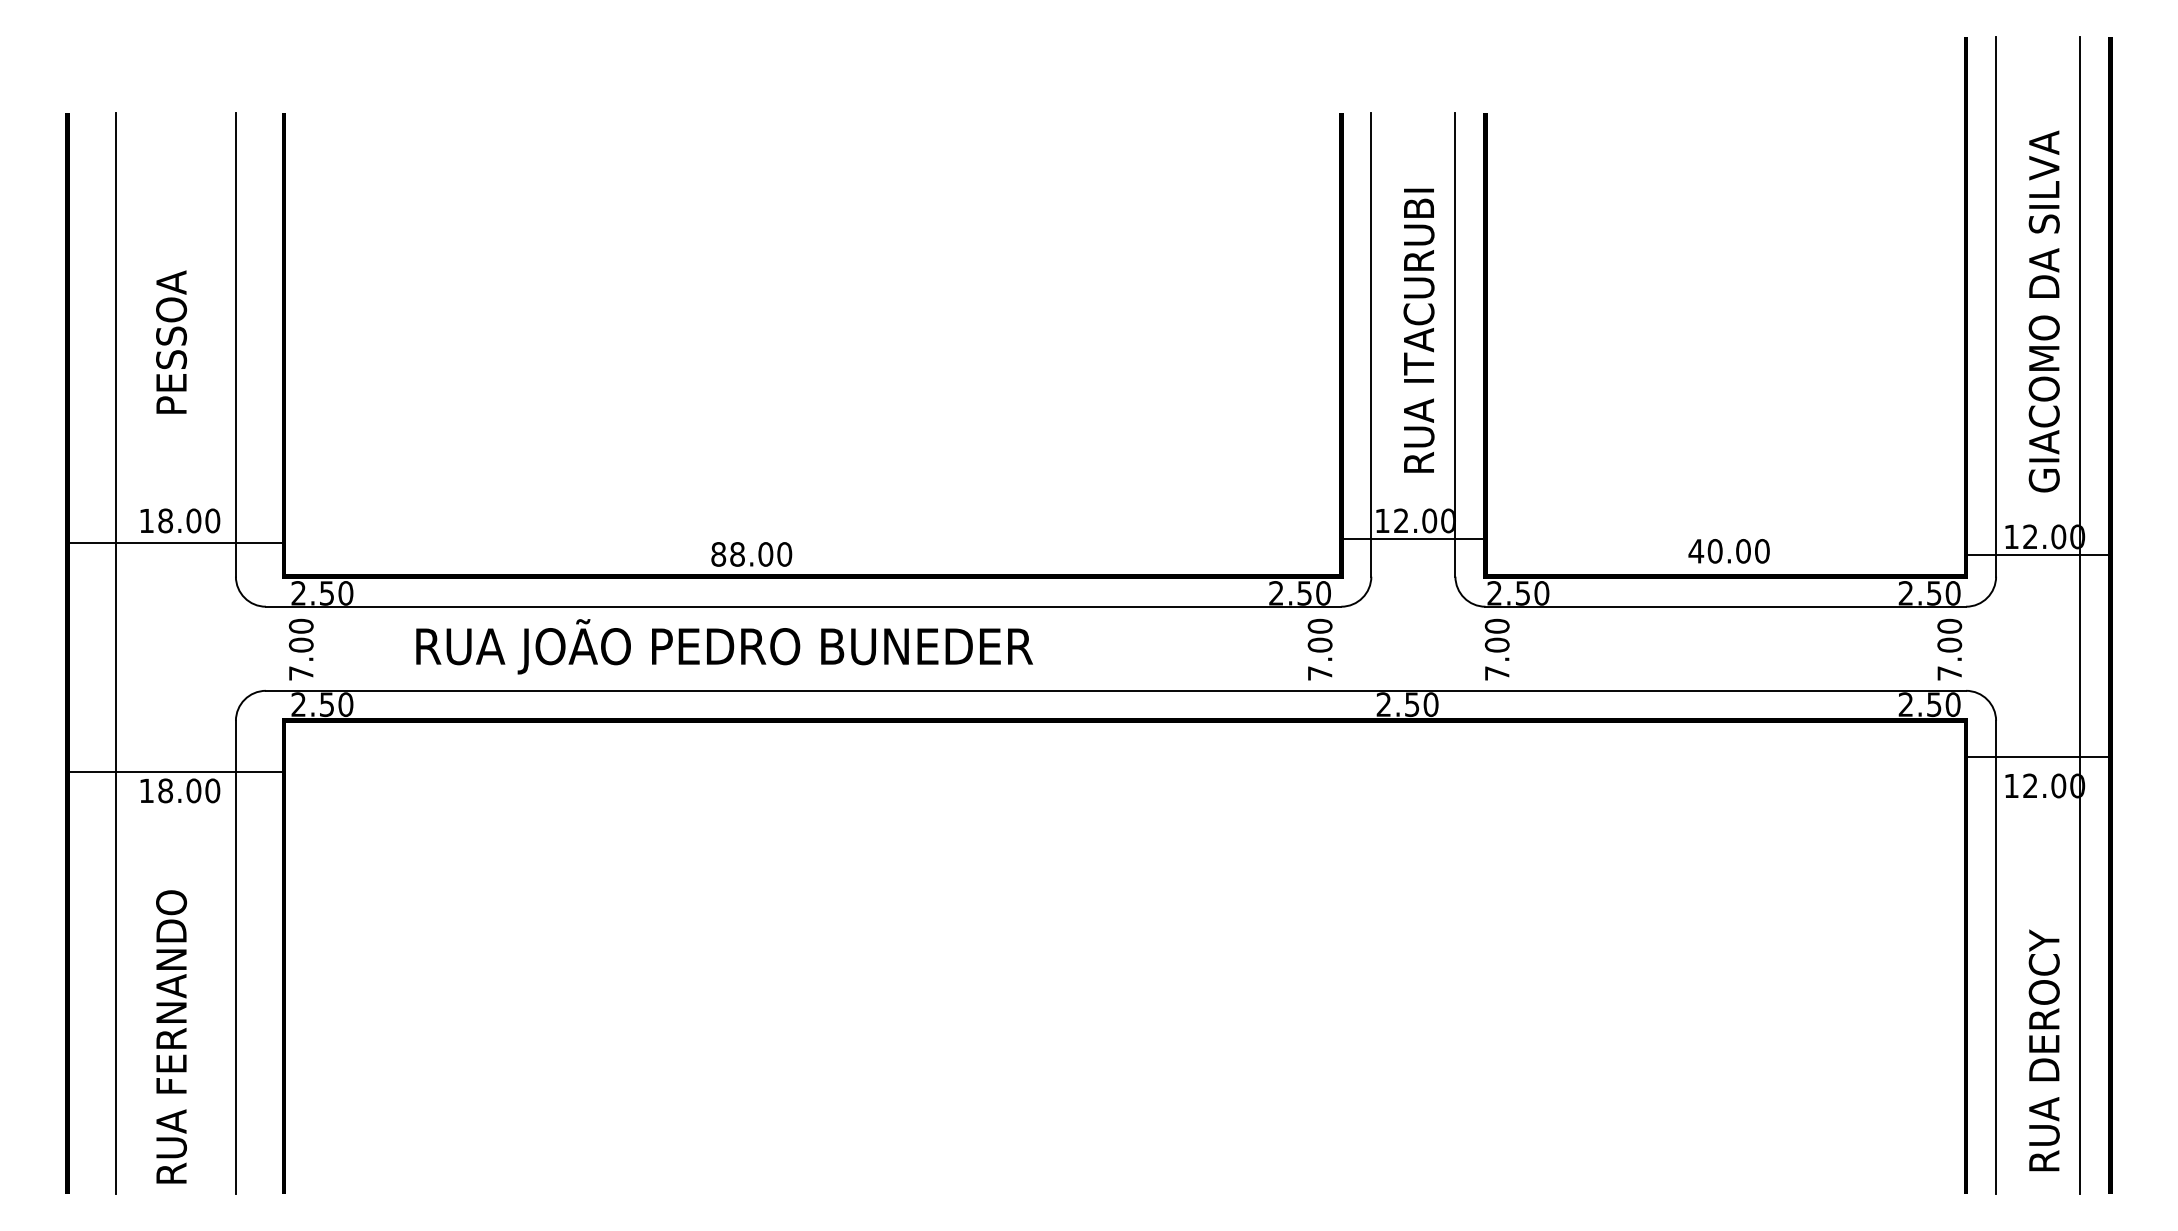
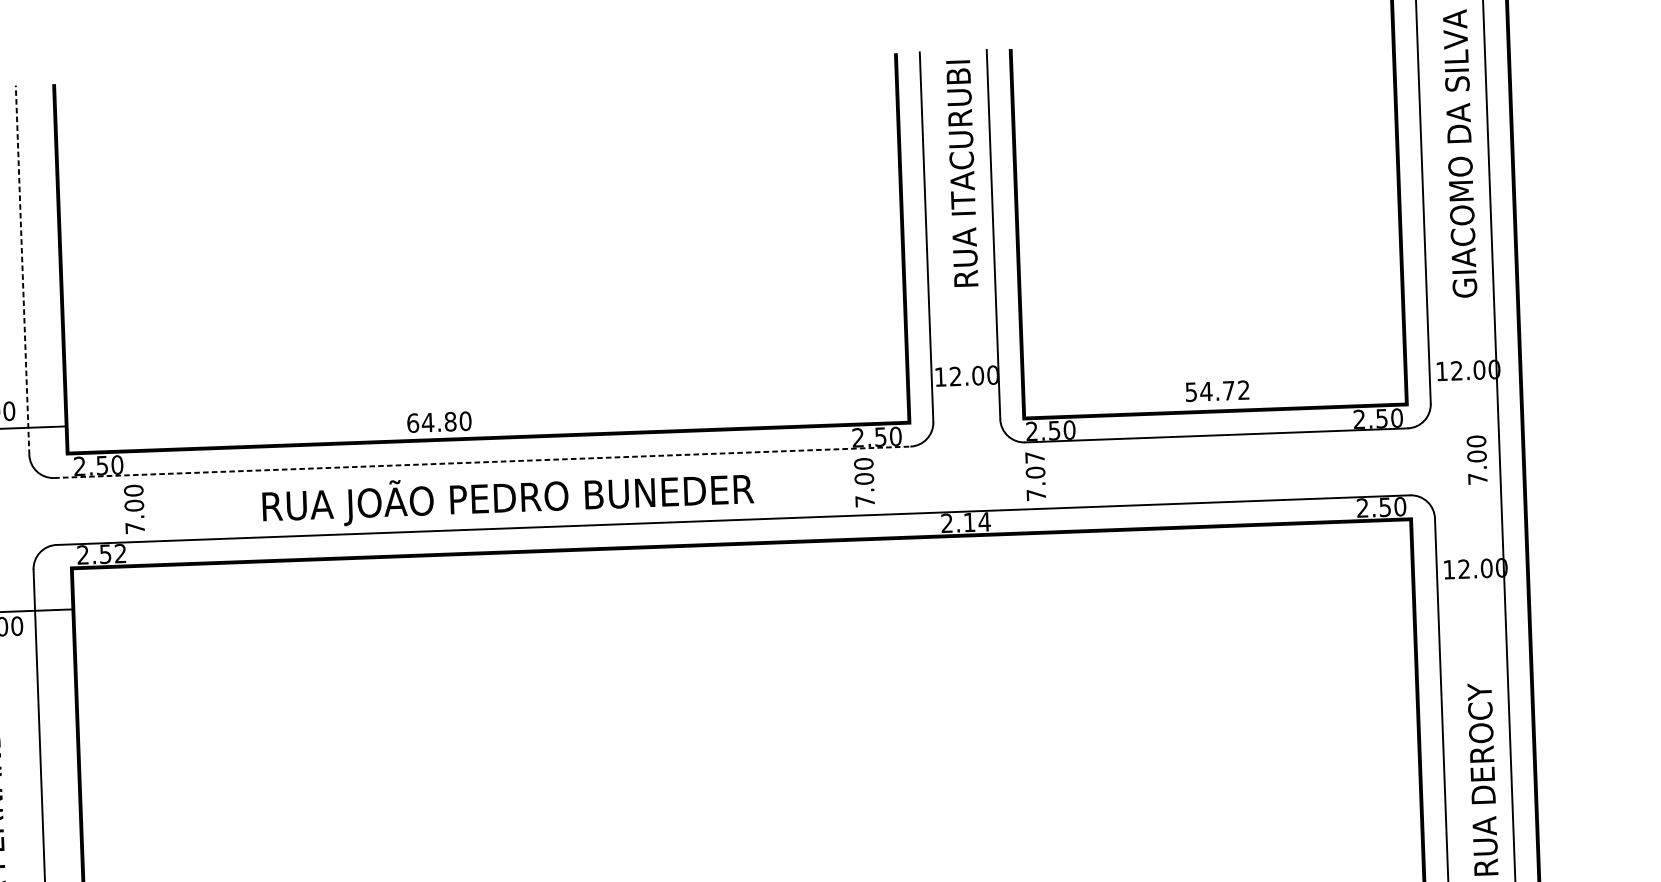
text: (2043, 311) -> (1459, 153), moved
text: (1418, 330) -> (961, 173), moved
line: (235, 344) -> (22, 270), solid -> dashed
line: (1413, 539) -> (965, 390), removed
text: (1728, 551) -> (1216, 391), 40.00 -> 54.72
text: (742, 554) -> (432, 422), 88.00 -> 64.80
line: (2038, 555) -> (1463, 385), removed
line: (803, 606) -> (482, 462), solid -> dashed
text: (1496, 625) -> (1034, 457), 7.00 -> 7.07
text: (724, 646) -> (508, 497), moved
text: (300, 649) -> (133, 509), moved
text: (1319, 649) -> (863, 482), moved
text: (1949, 649) -> (1476, 459), moved
text: (345, 704) -> (120, 553), 2.50 -> 2.52
text: (1421, 704) -> (977, 522), 2.50 -> 2.14
line: (2038, 756) -> (1469, 545), removed

